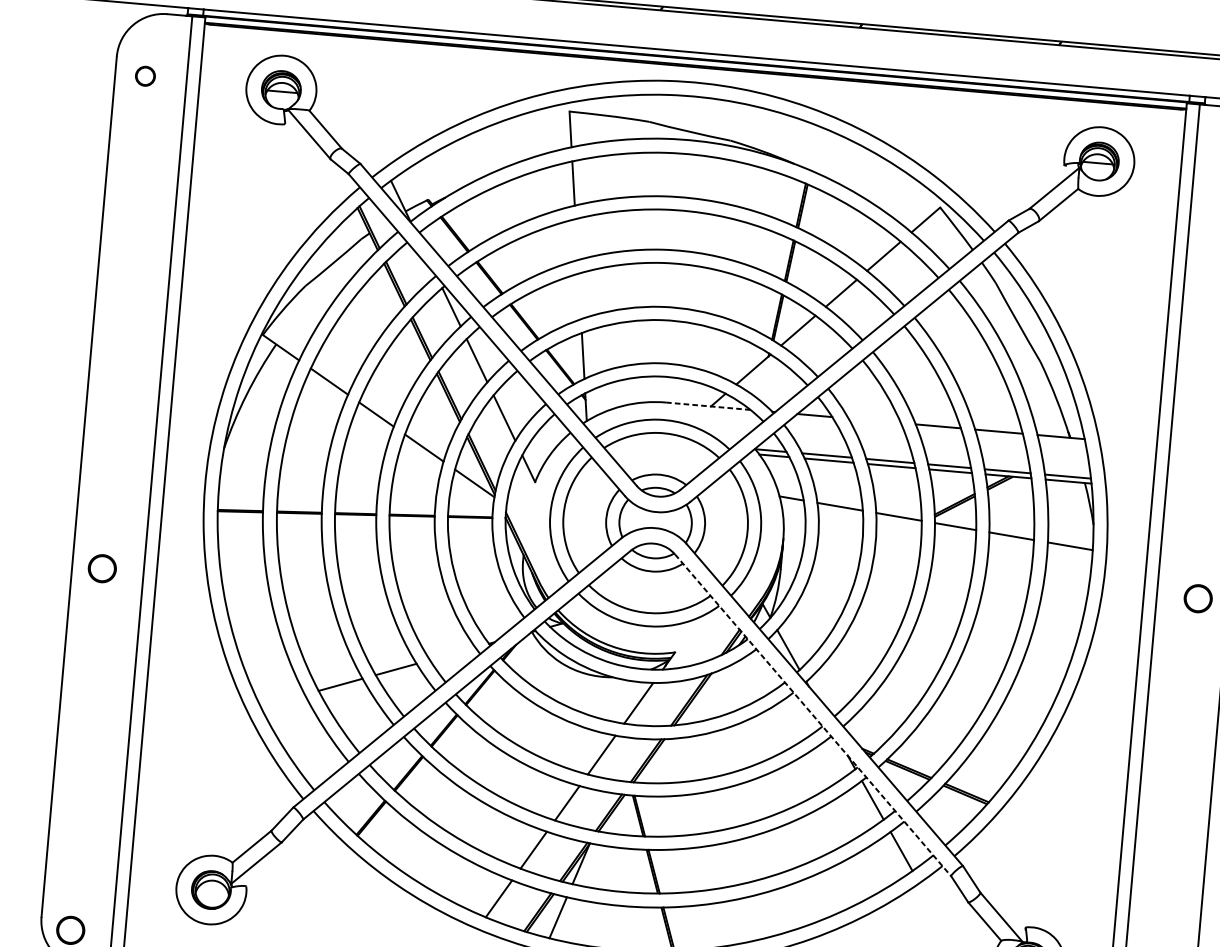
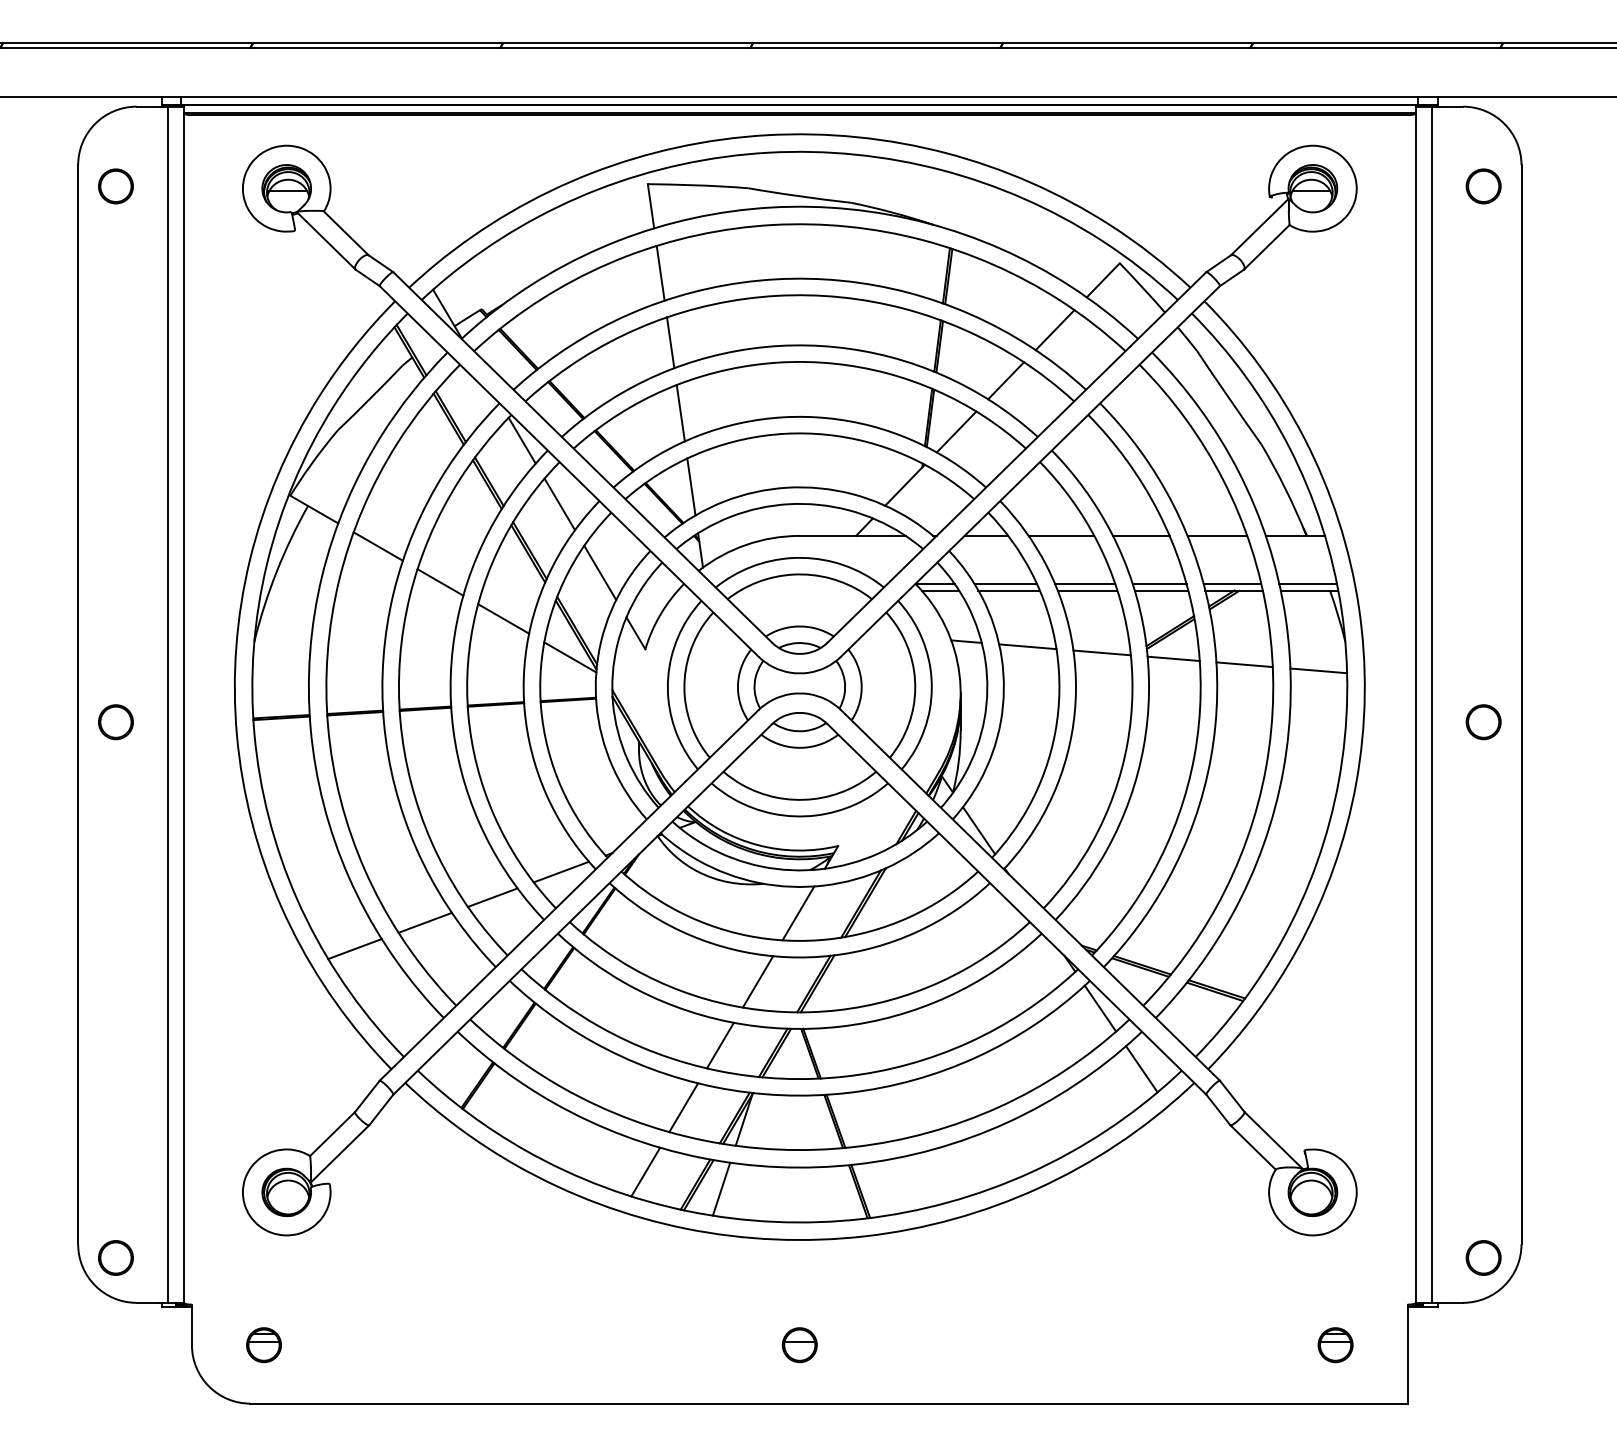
circle: (145, 76) -> (115, 186), size x1.43
line: (576, 239) -> (670, 342), added
line: (579, 296) -> (680, 413), added
line: (708, 405) -> (852, 535), dashed -> solid
line: (874, 420) -> (1061, 535), added
part: (101, 568) -> (115, 722), moved
line: (452, 653) -> (561, 871), added
line: (282, 701) -> (354, 949), added
line: (812, 715) -> (1016, 909), dashed -> solid

